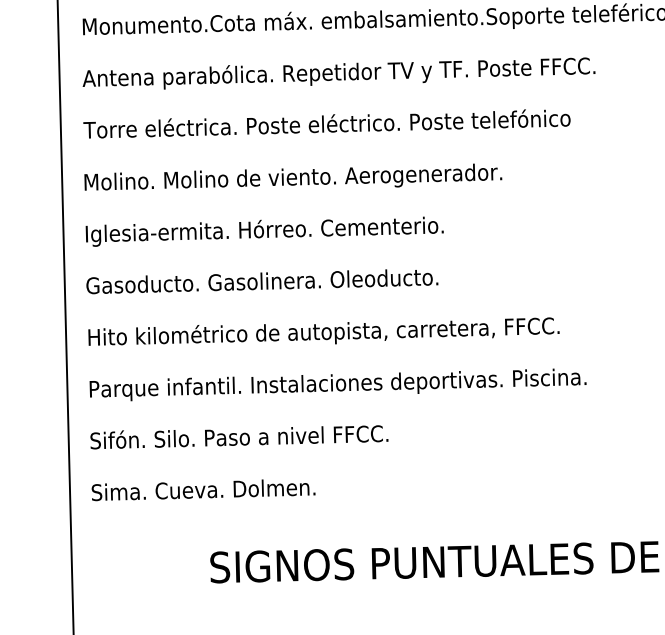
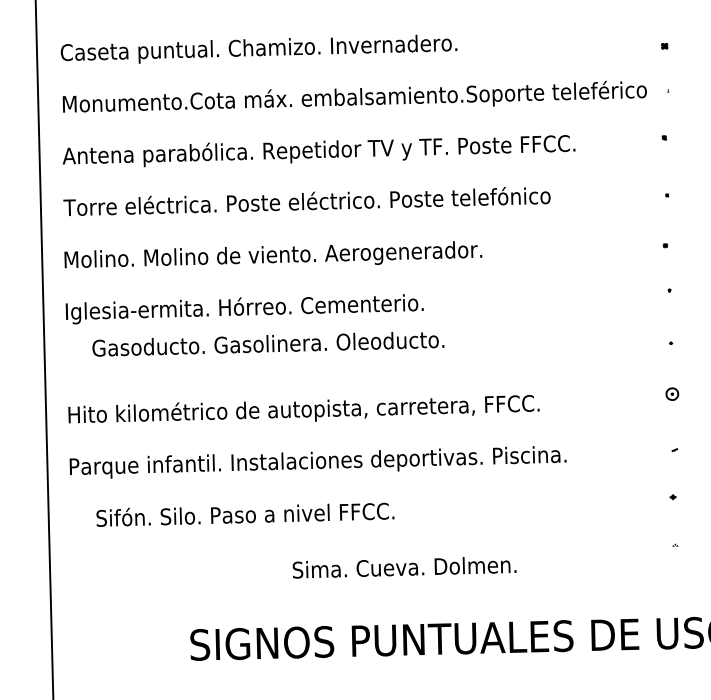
text: (262, 280) -> (268, 343), moved
text: (239, 436) -> (245, 514), moved
text: (203, 489) -> (404, 567), moved

